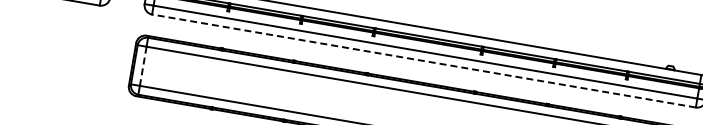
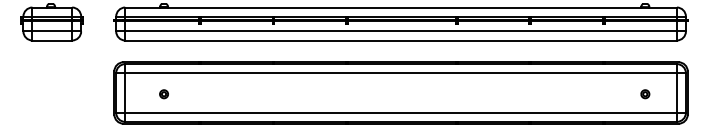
line: (424, 61) -> (401, 40), dashed -> solid
line: (143, 66) -> (125, 93), dashed -> solid
part: (180, 74) -> (163, 94), added

